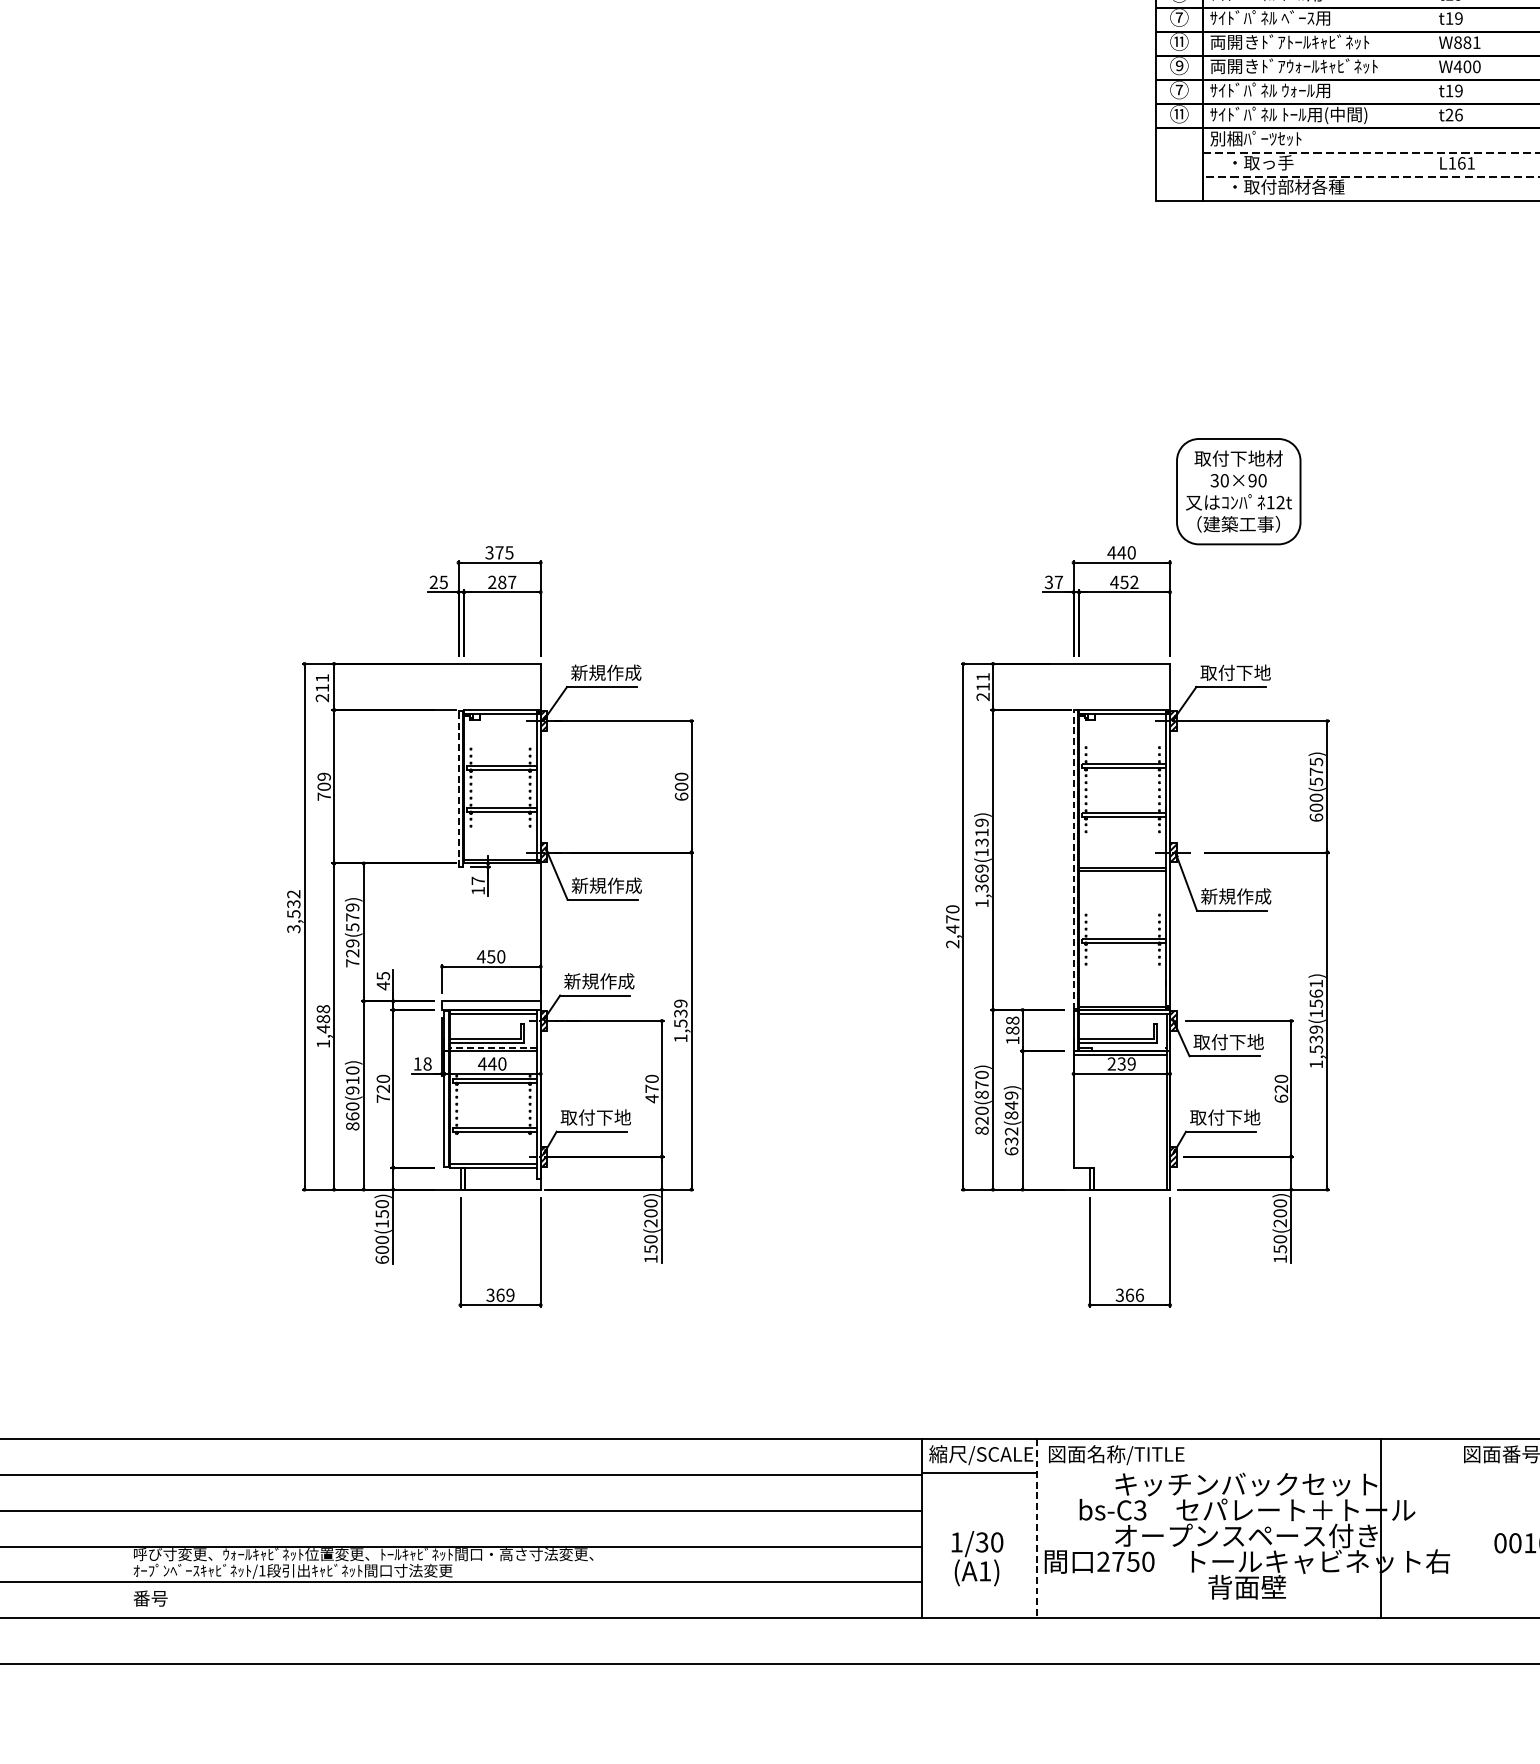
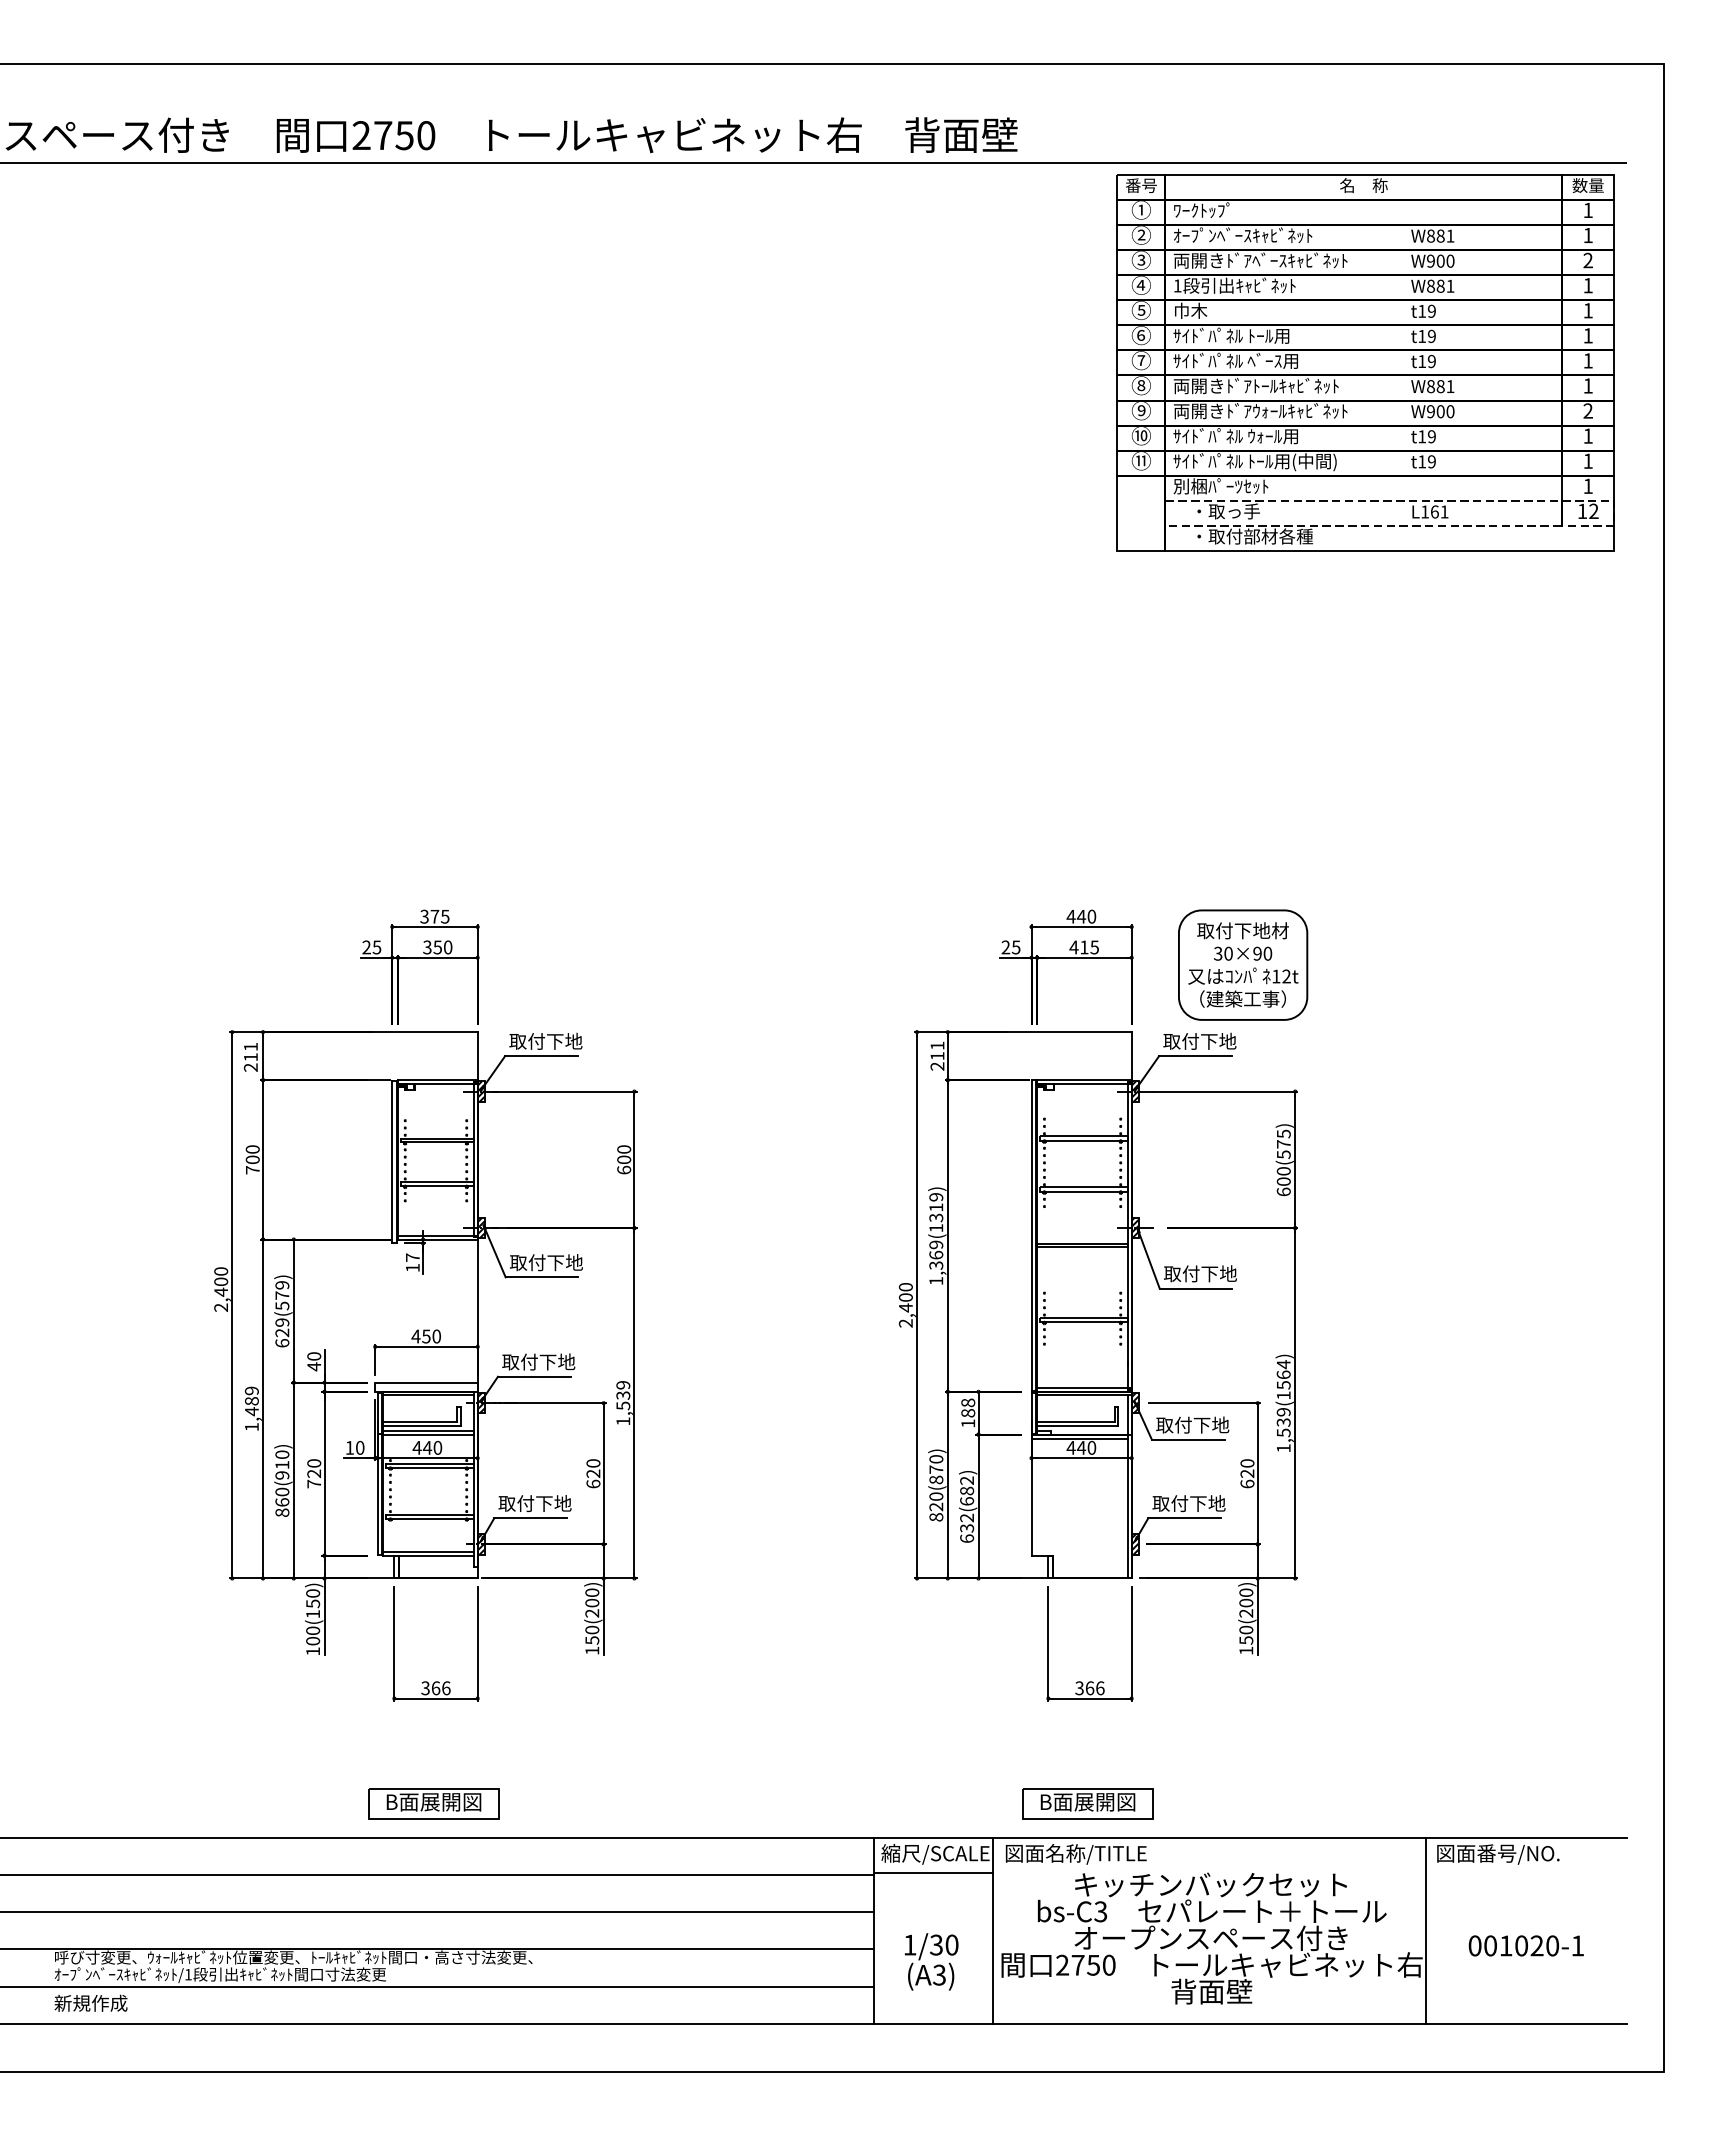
text: (1178, 41) -> (1140, 385), ⑪ -> ⑧
text: (1457, 66) -> (1430, 411), W400 -> W900
text: (1179, 89) -> (1141, 435), ⑦ -> ⑩
text: (1454, 114) -> (1427, 461), t26 -> t19
part: (1239, 491) -> (1243, 964), moved
text: (501, 582) -> (437, 947), 287 -> 350
text: (1053, 582) -> (1010, 947), 37 -> 25
text: (1129, 582) -> (1089, 947), 452 -> 415
text: (605, 671) -> (545, 1040), 新規作成 -> 取付下地
text: (323, 776) -> (252, 1149), 709 -> 700
line: (458, 788) -> (392, 1161), dashed -> solid
line: (1073, 859) -> (1031, 1235), dashed -> solid
text: (605, 885) -> (545, 1262), 新規作成 -> 取付下地
text: (1236, 896) -> (1200, 1273), 新規作成 -> 取付下地
text: (294, 911) -> (221, 1289), 3,532 -> 2,400
text: (952, 919) -> (905, 1297), 2,470 -> 2,400
text: (352, 963) -> (282, 1343), 729(579) -> 629(579)
text: (383, 976) -> (314, 1356), 45 -> 40
text: (599, 980) -> (538, 1361), 新規作成 -> 取付下地
text: (1316, 983) -> (1283, 1364), 1,539(1561) -> 1,539(1564)
text: (323, 1008) -> (251, 1390), 1,488 -> 1,489
line: (493, 1047) -> (428, 1430), dashed -> solid
text: (427, 1063) -> (360, 1447), 18 -> 10
text: (1121, 1063) -> (1081, 1447), 239 -> 440
text: (652, 1093) -> (593, 1478), 470 -> 620
text: (1012, 1104) -> (967, 1490), 632(849) -> 632(682)
text: (382, 1259) -> (313, 1651), 600(150) -> 100(150)
text: (510, 1295) -> (446, 1688), 369 -> 366
part: (498, 1406) -> (433, 1803), added
part: (1127, 1406) -> (1087, 1803), added
line: (1037, 1529) -> (993, 1931), dashed -> solid
line: (1381, 1529) -> (1426, 1931), moved
text: (985, 1570) -> (939, 1974), (A1) -> (A3)
text: (168, 1597) -> (90, 2002), 番号 -> 新規作成

